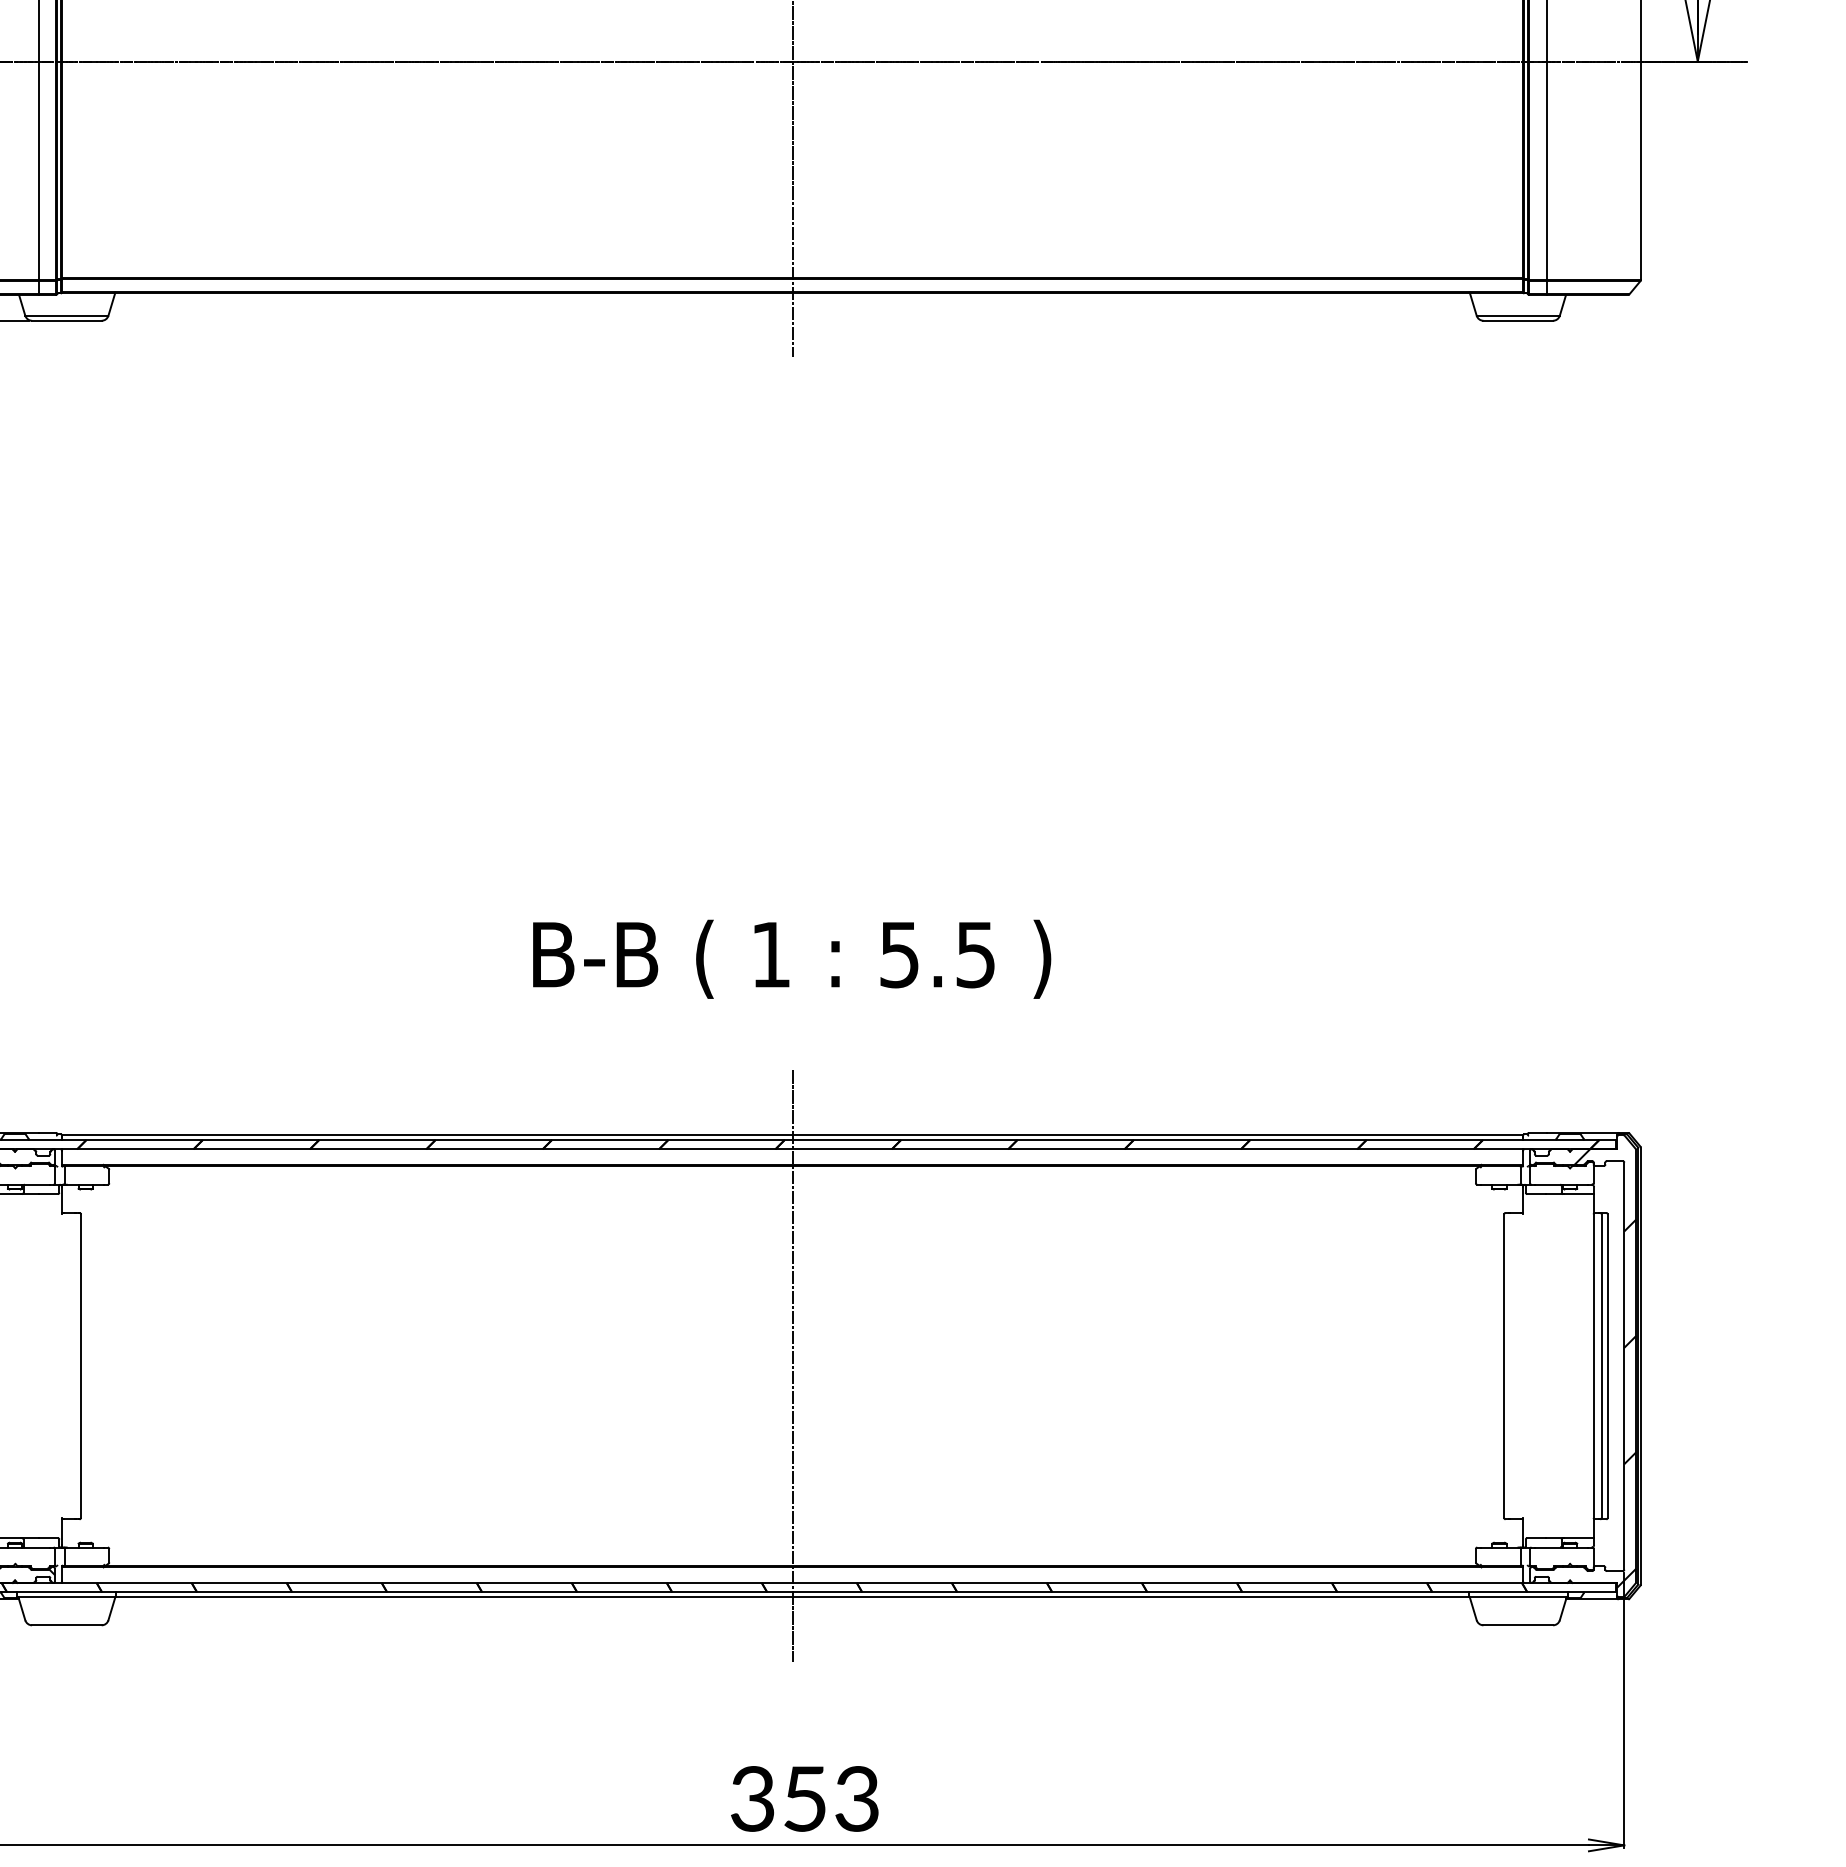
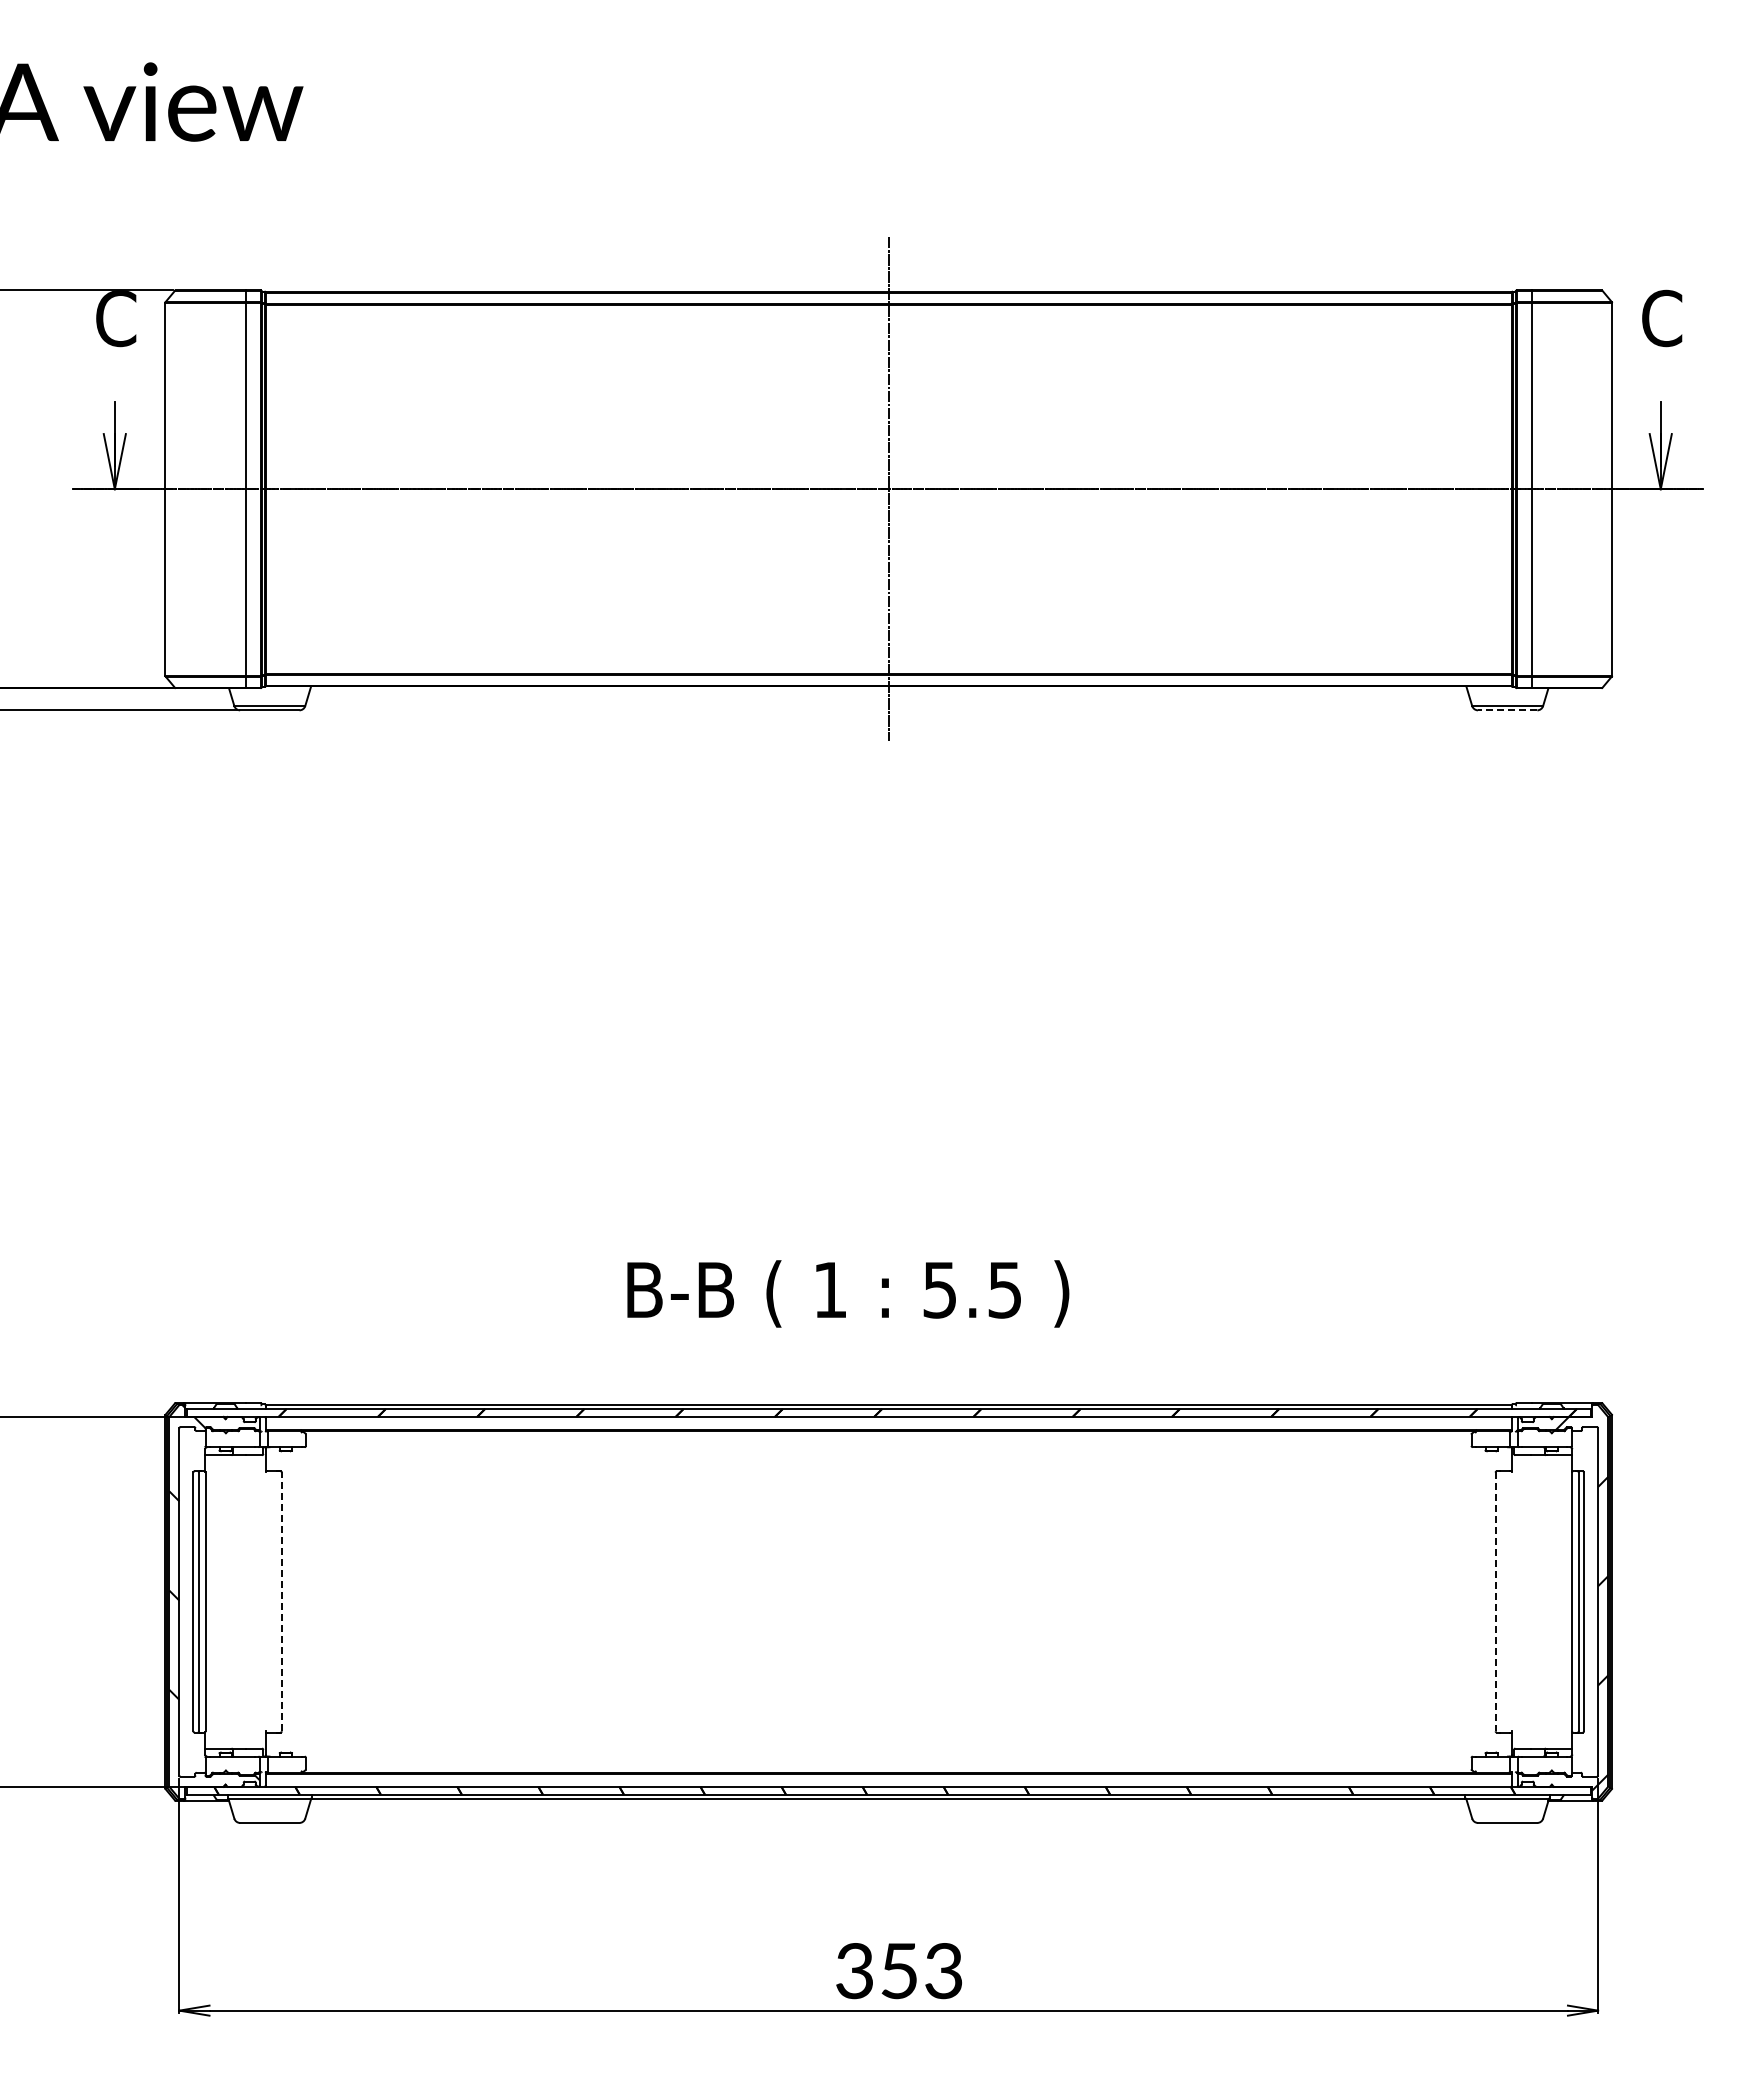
line: (1518, 320) -> (1507, 710), solid -> dashed
text: (792, 958) -> (848, 1293), moved
line: (80, 1365) -> (281, 1601), solid -> dashed
line: (792, 1365) -> (888, 1601), removed
line: (1503, 1366) -> (1495, 1602), solid -> dashed

